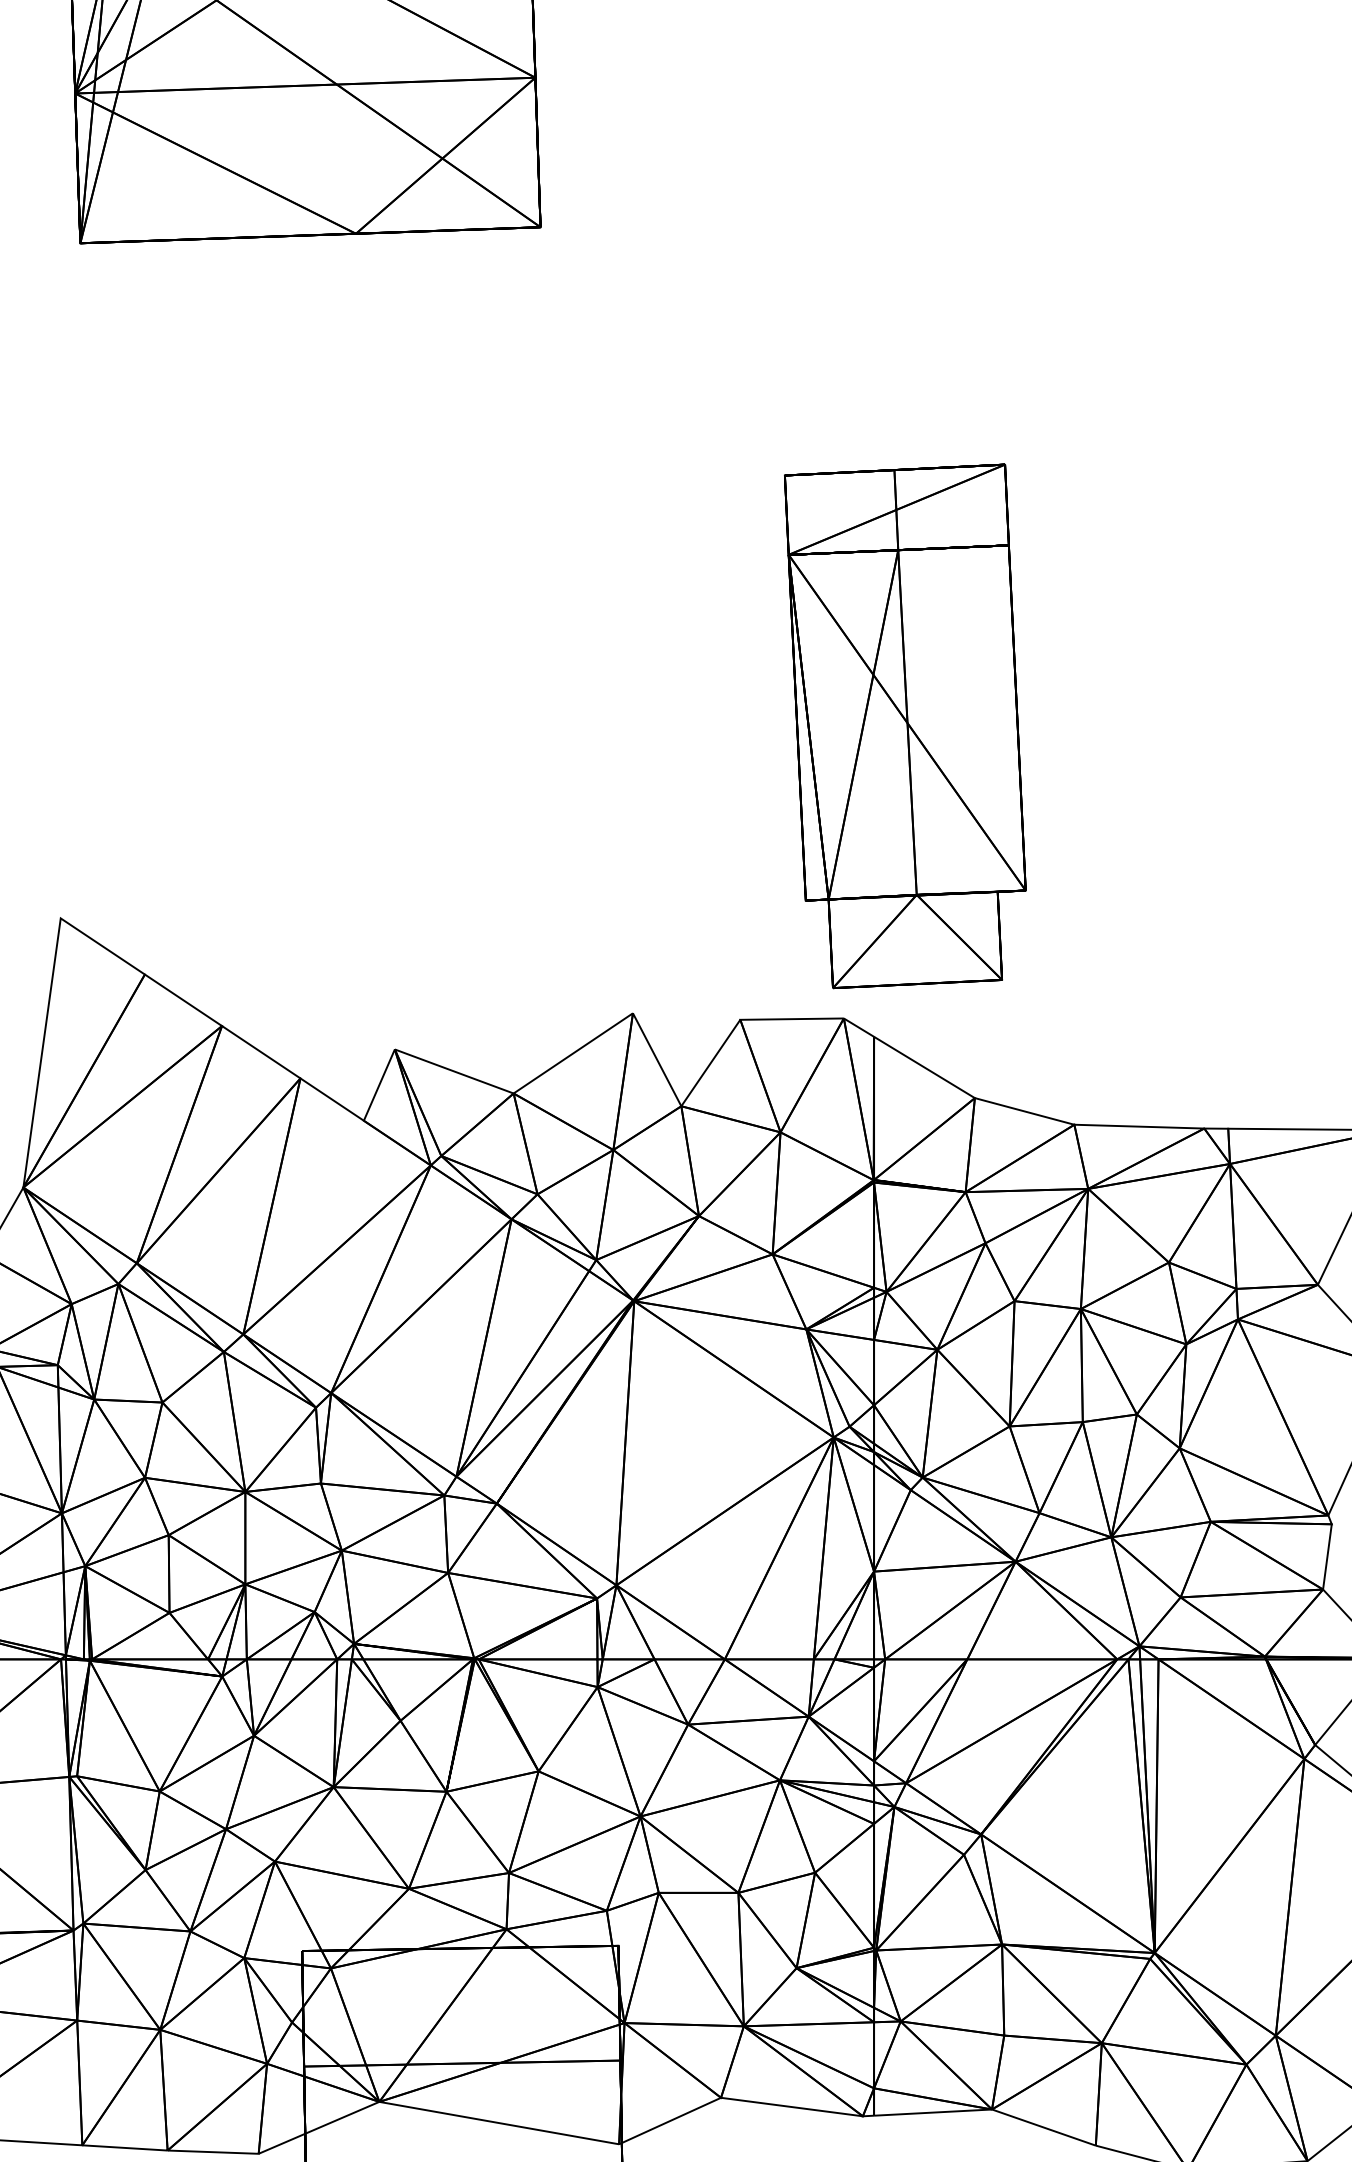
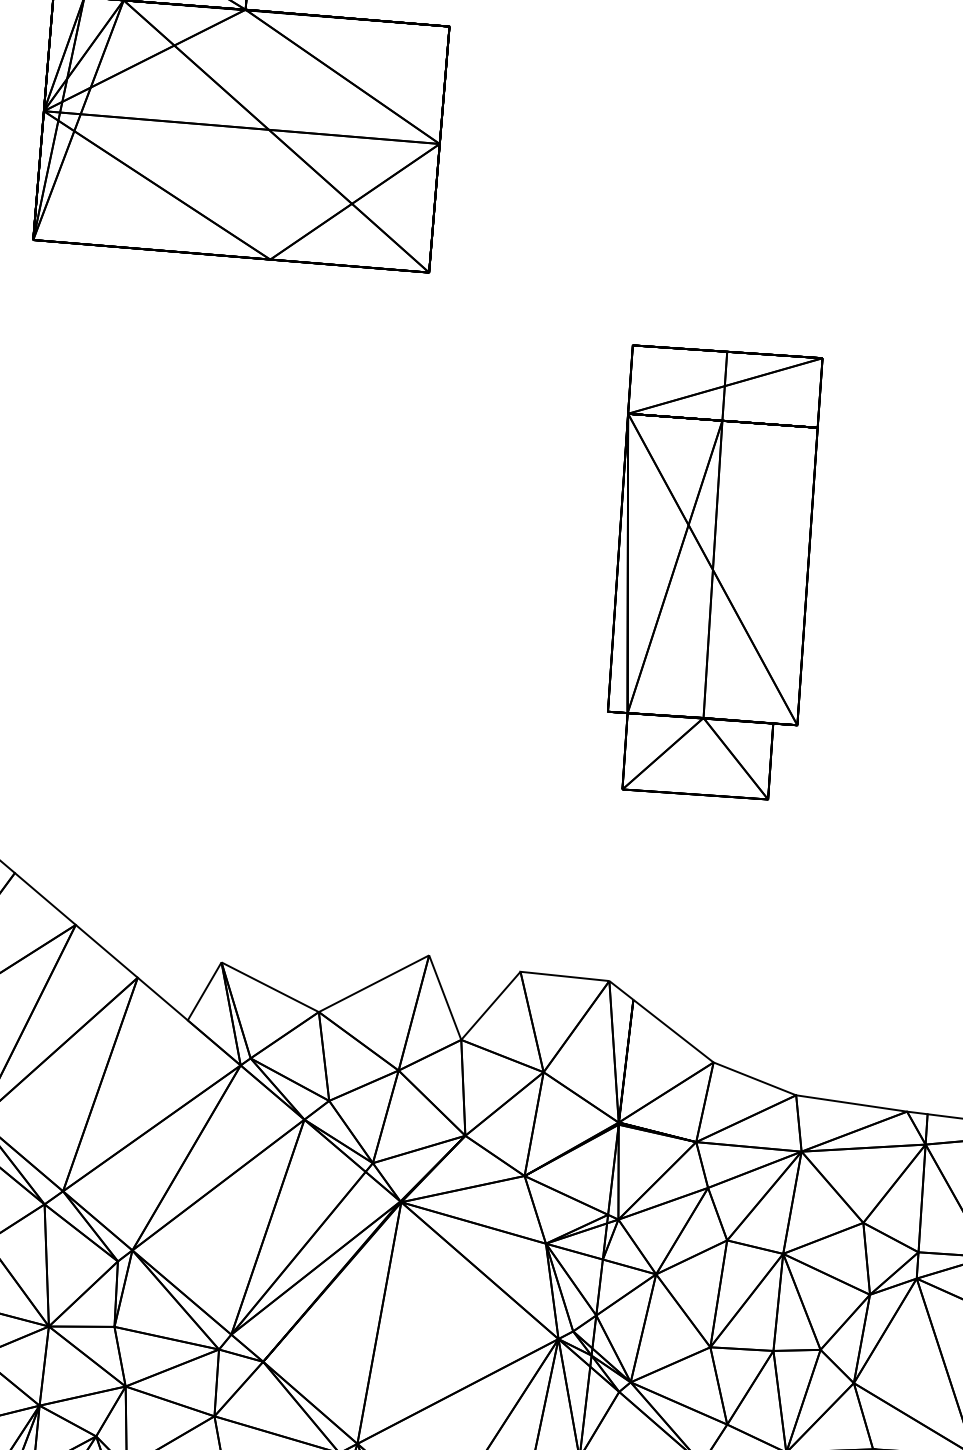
part: (905, 726) -> (710, 572), moved

